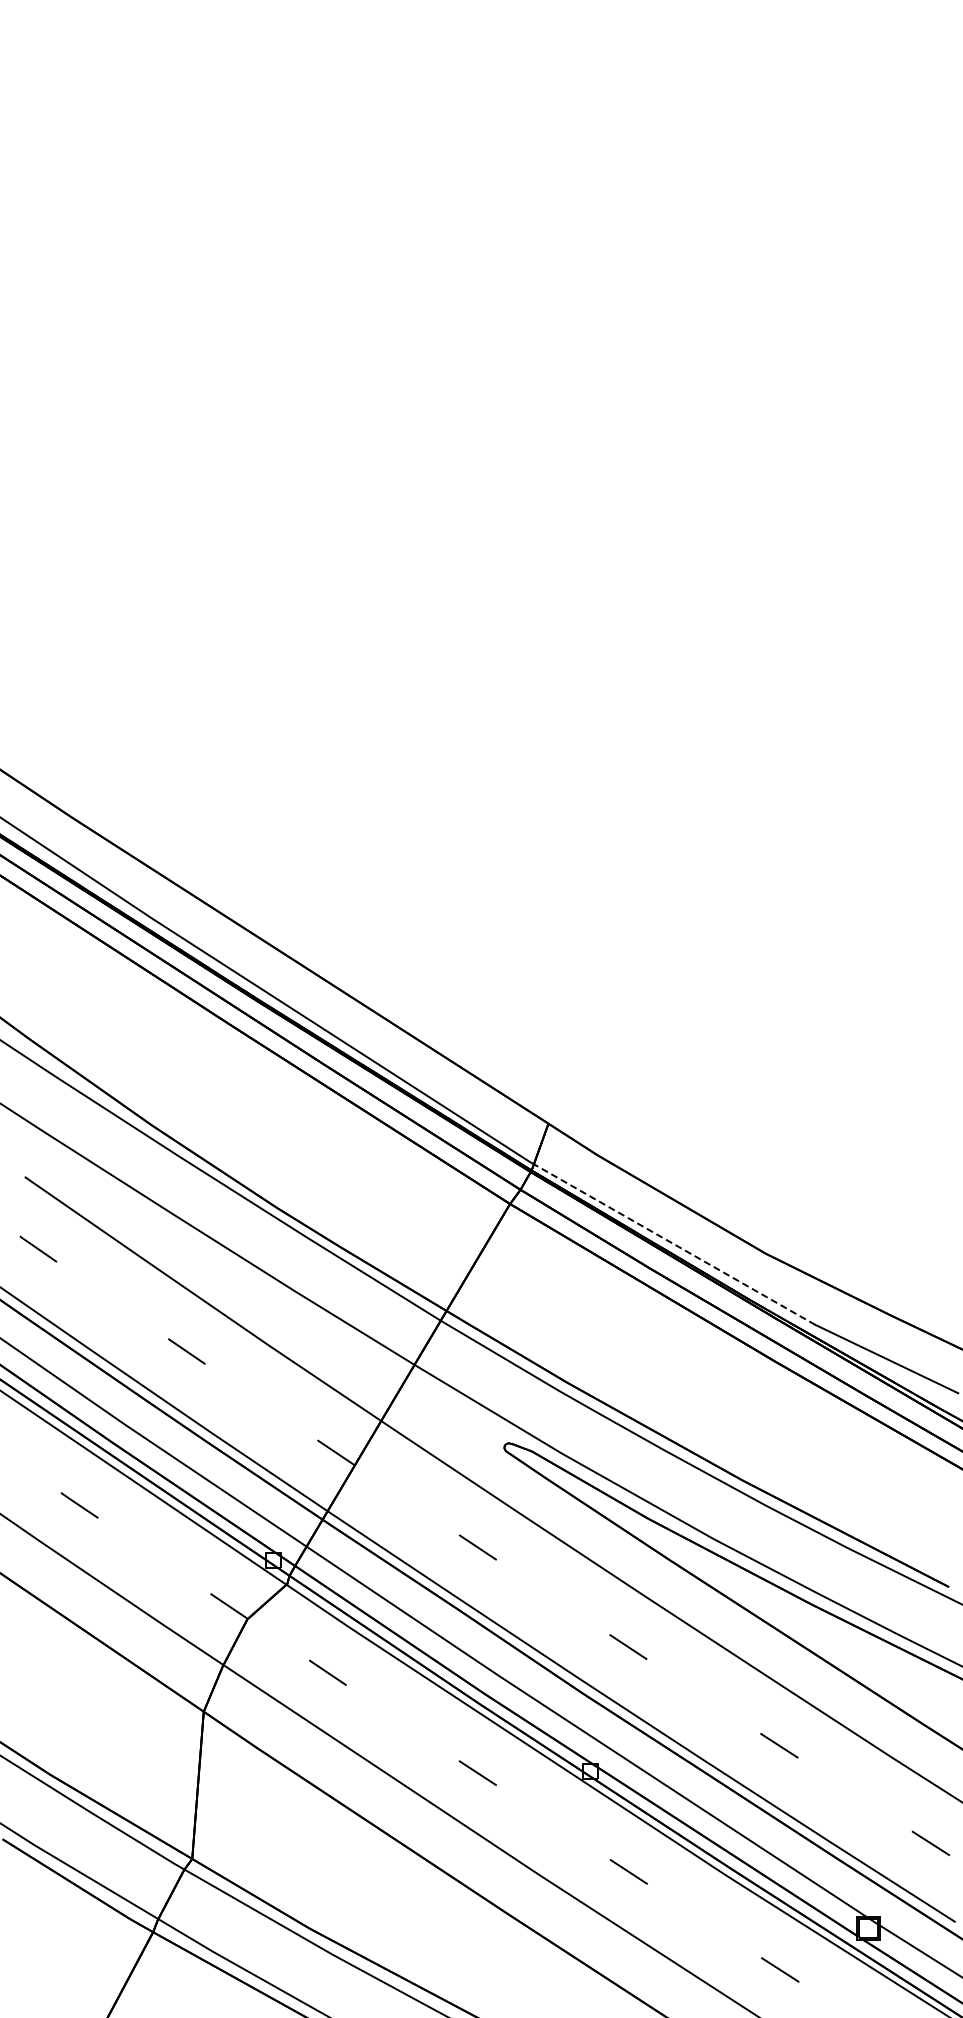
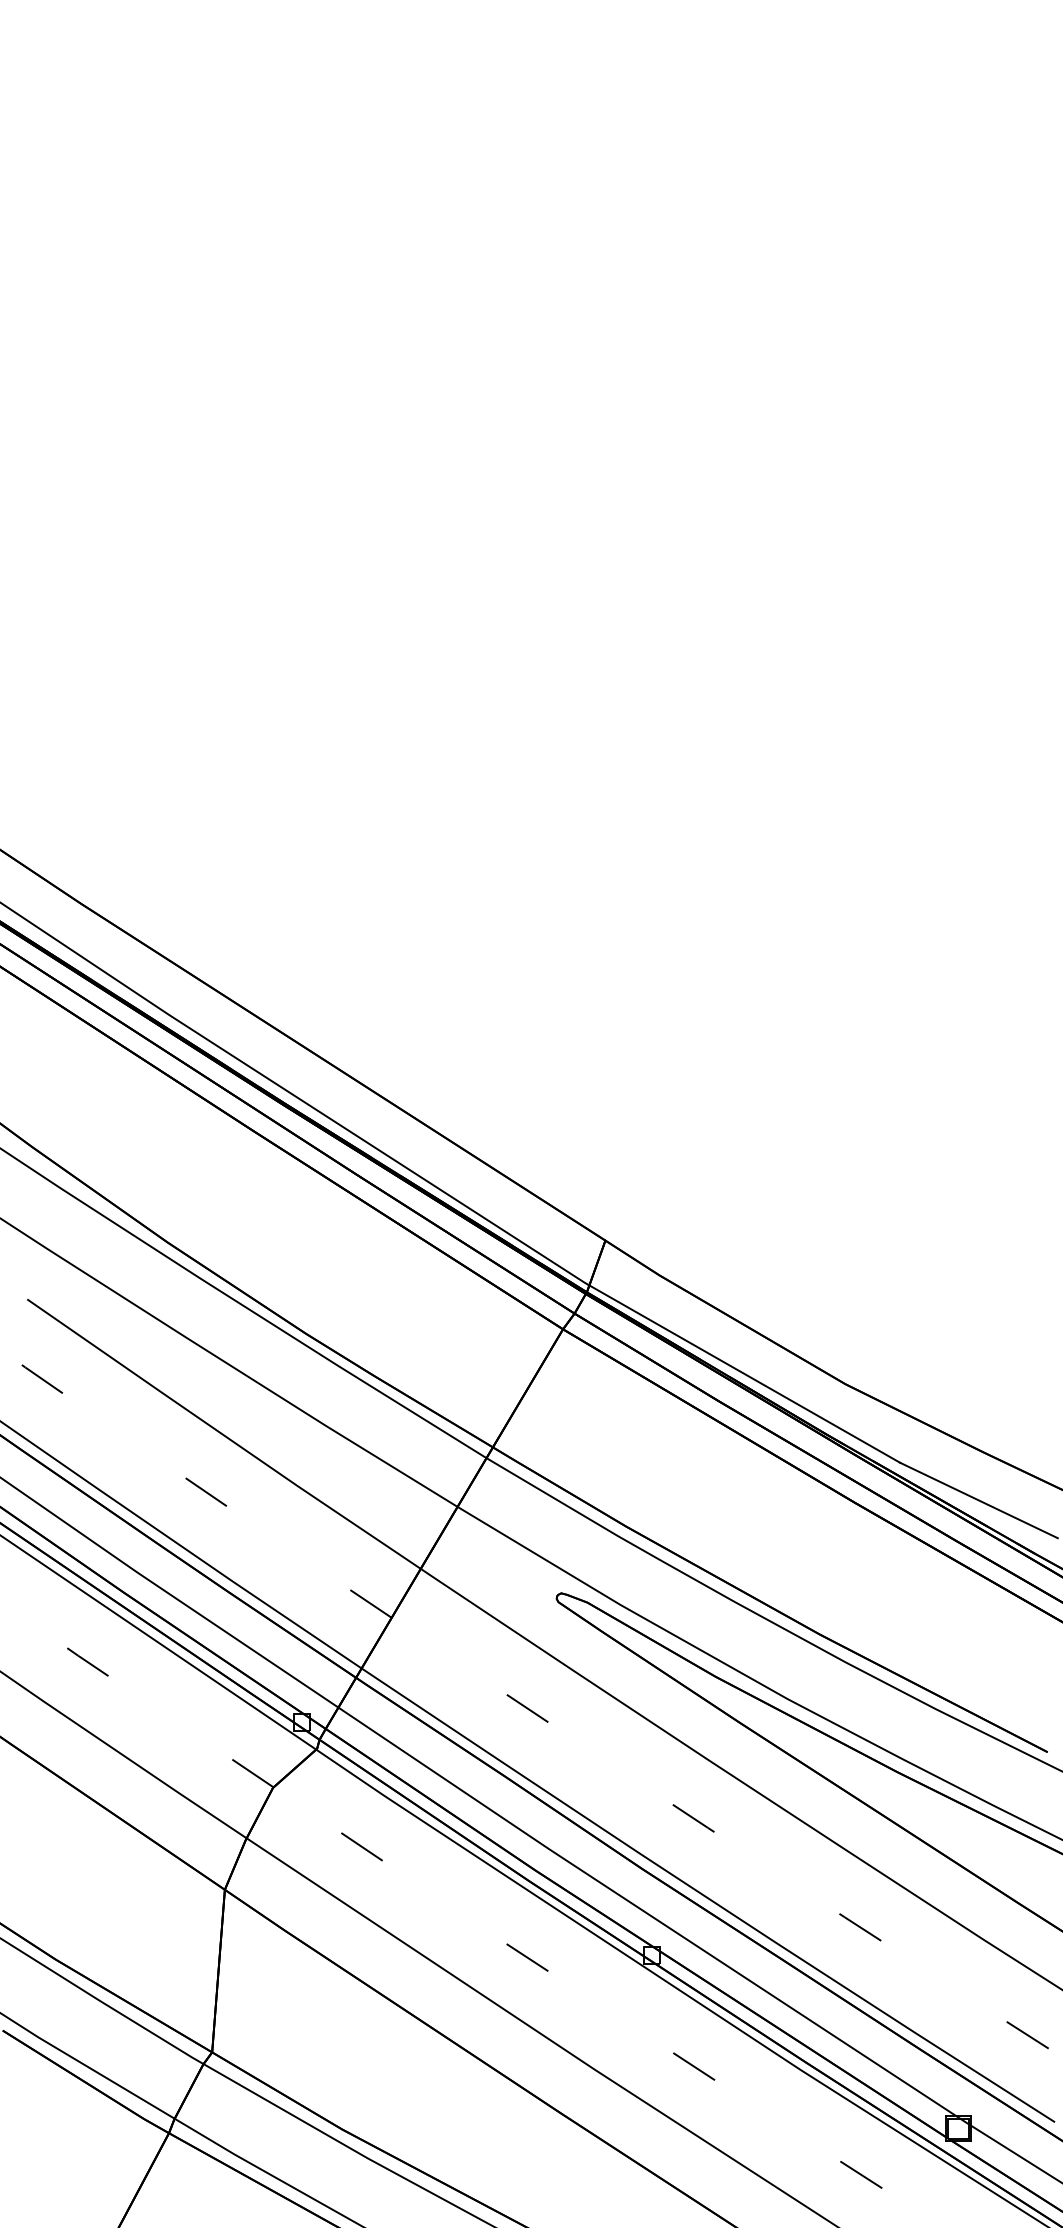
line: (673, 1244) -> (743, 1373), dashed -> solid

